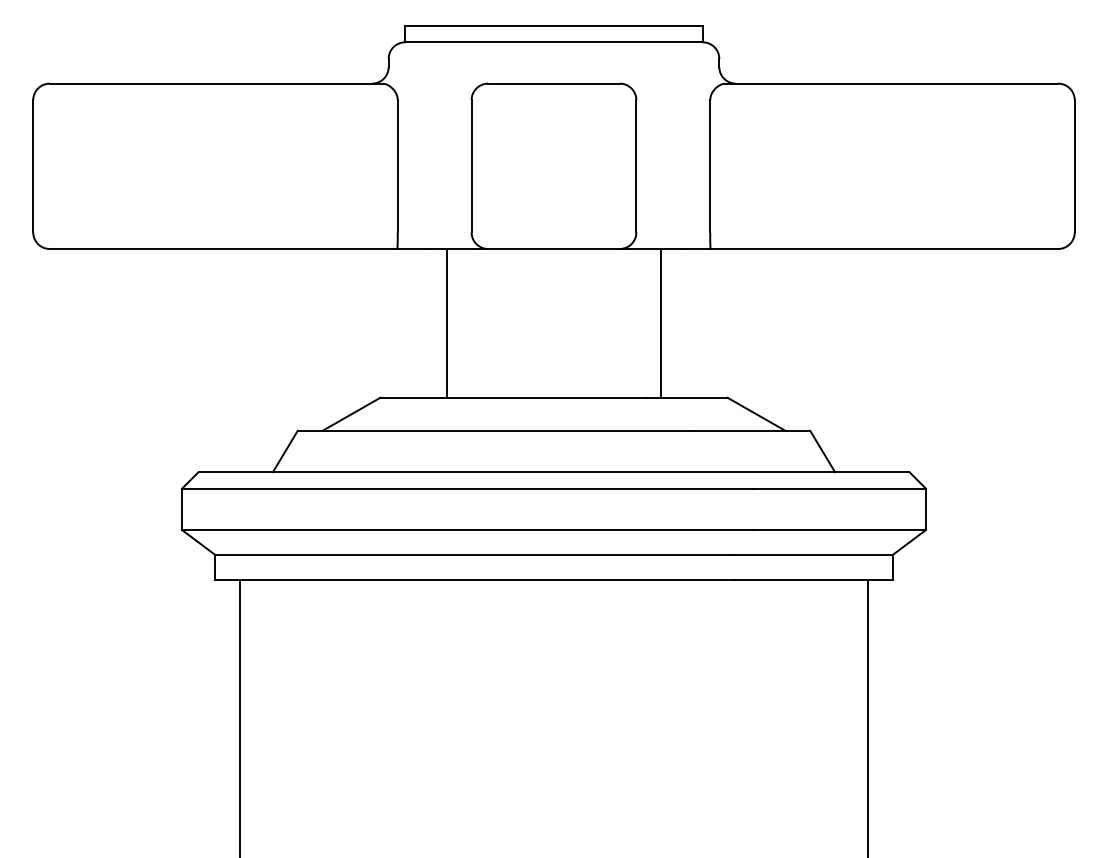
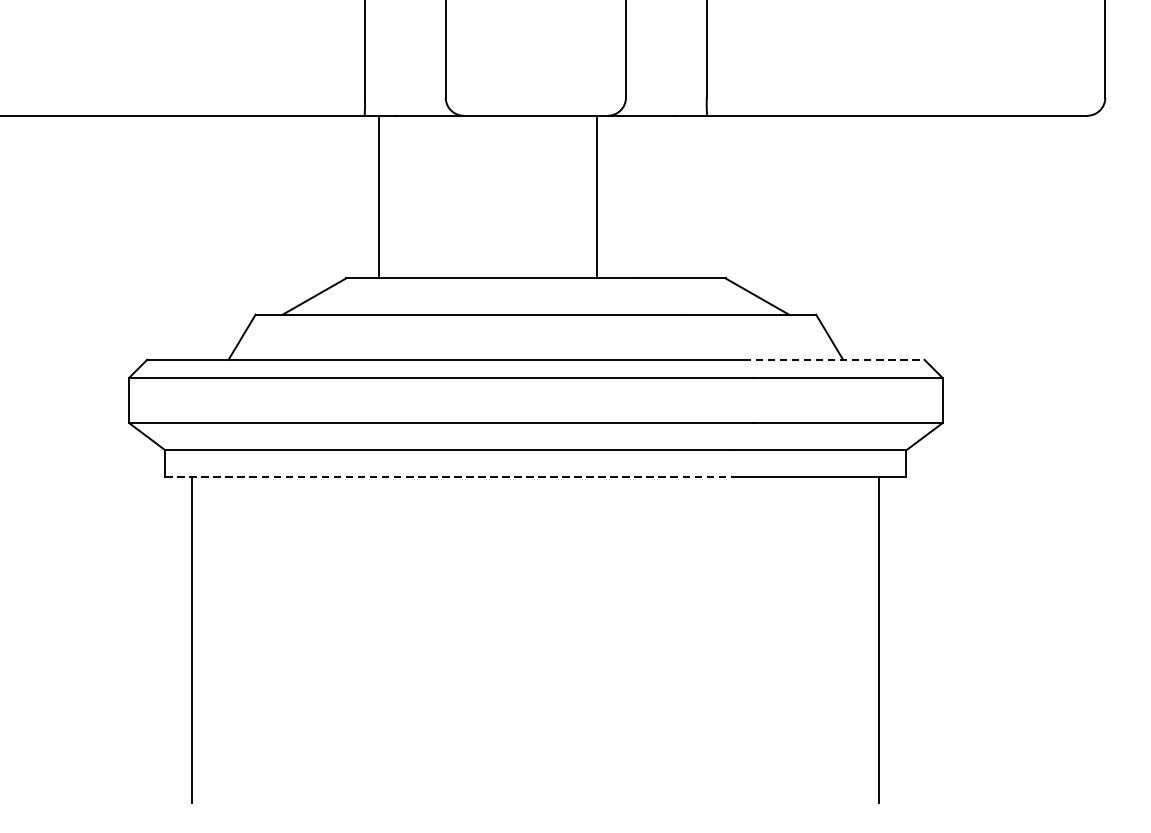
line: (446, 322) -> (378, 196), moved
line: (661, 322) -> (596, 196), moved
line: (826, 472) -> (833, 360), solid -> dashed
line: (475, 579) -> (450, 477), solid -> dashed

